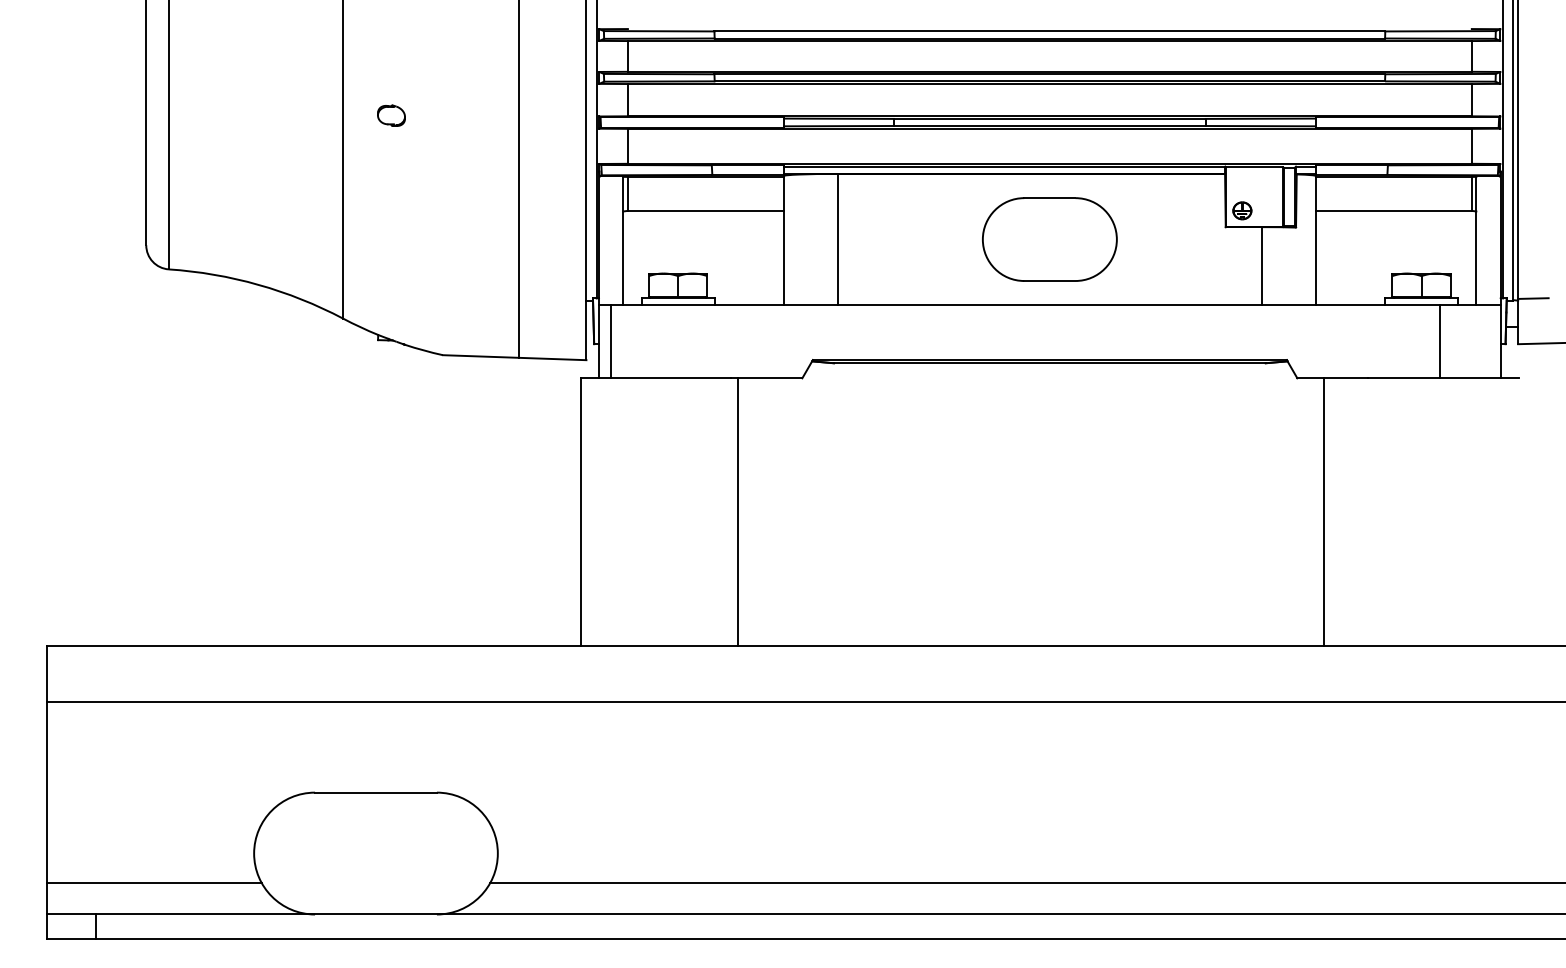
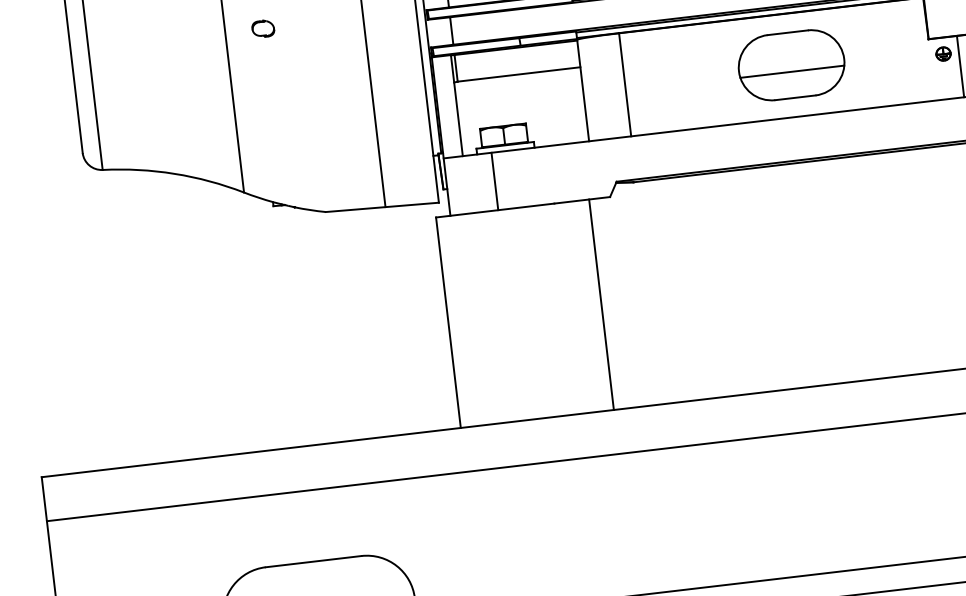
part: (1242, 210) -> (943, 53), moved
line: (1049, 247) -> (792, 71), added
line: (610, 341) -> (494, 181), moved
line: (737, 512) -> (601, 304), moved

